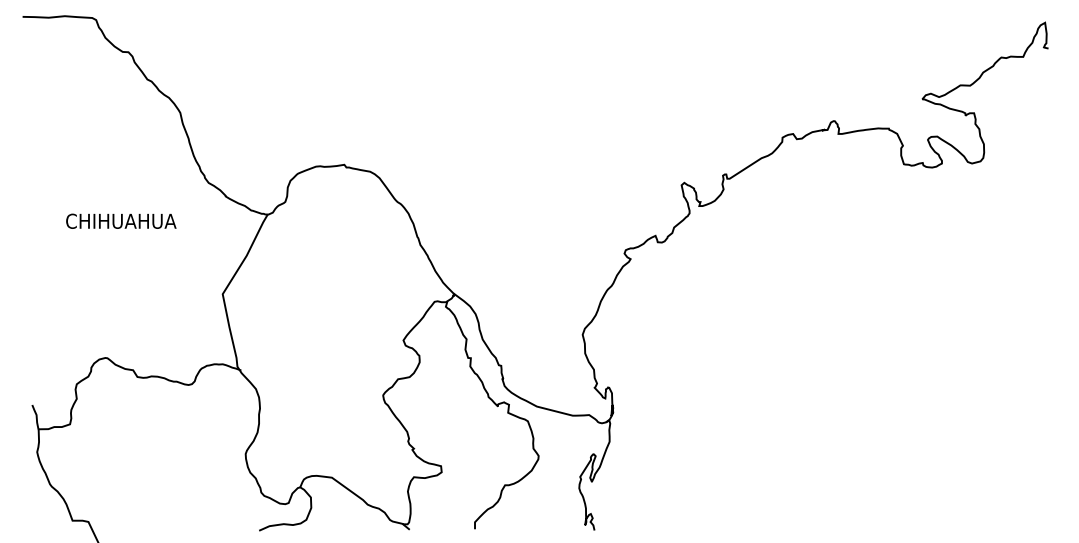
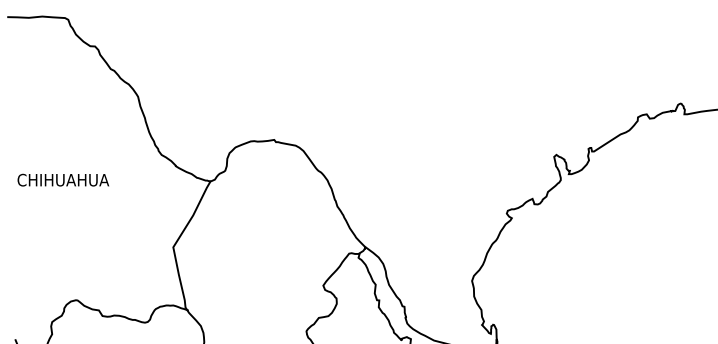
text: (121, 220) -> (63, 179), moved

